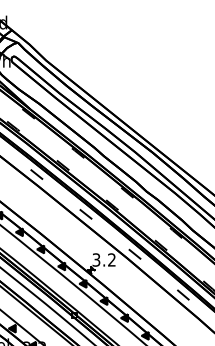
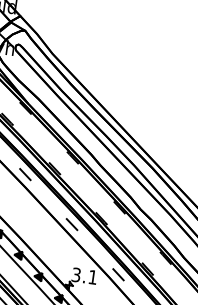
text: (111, 259) -> (92, 276), 3.2 -> 3.1

